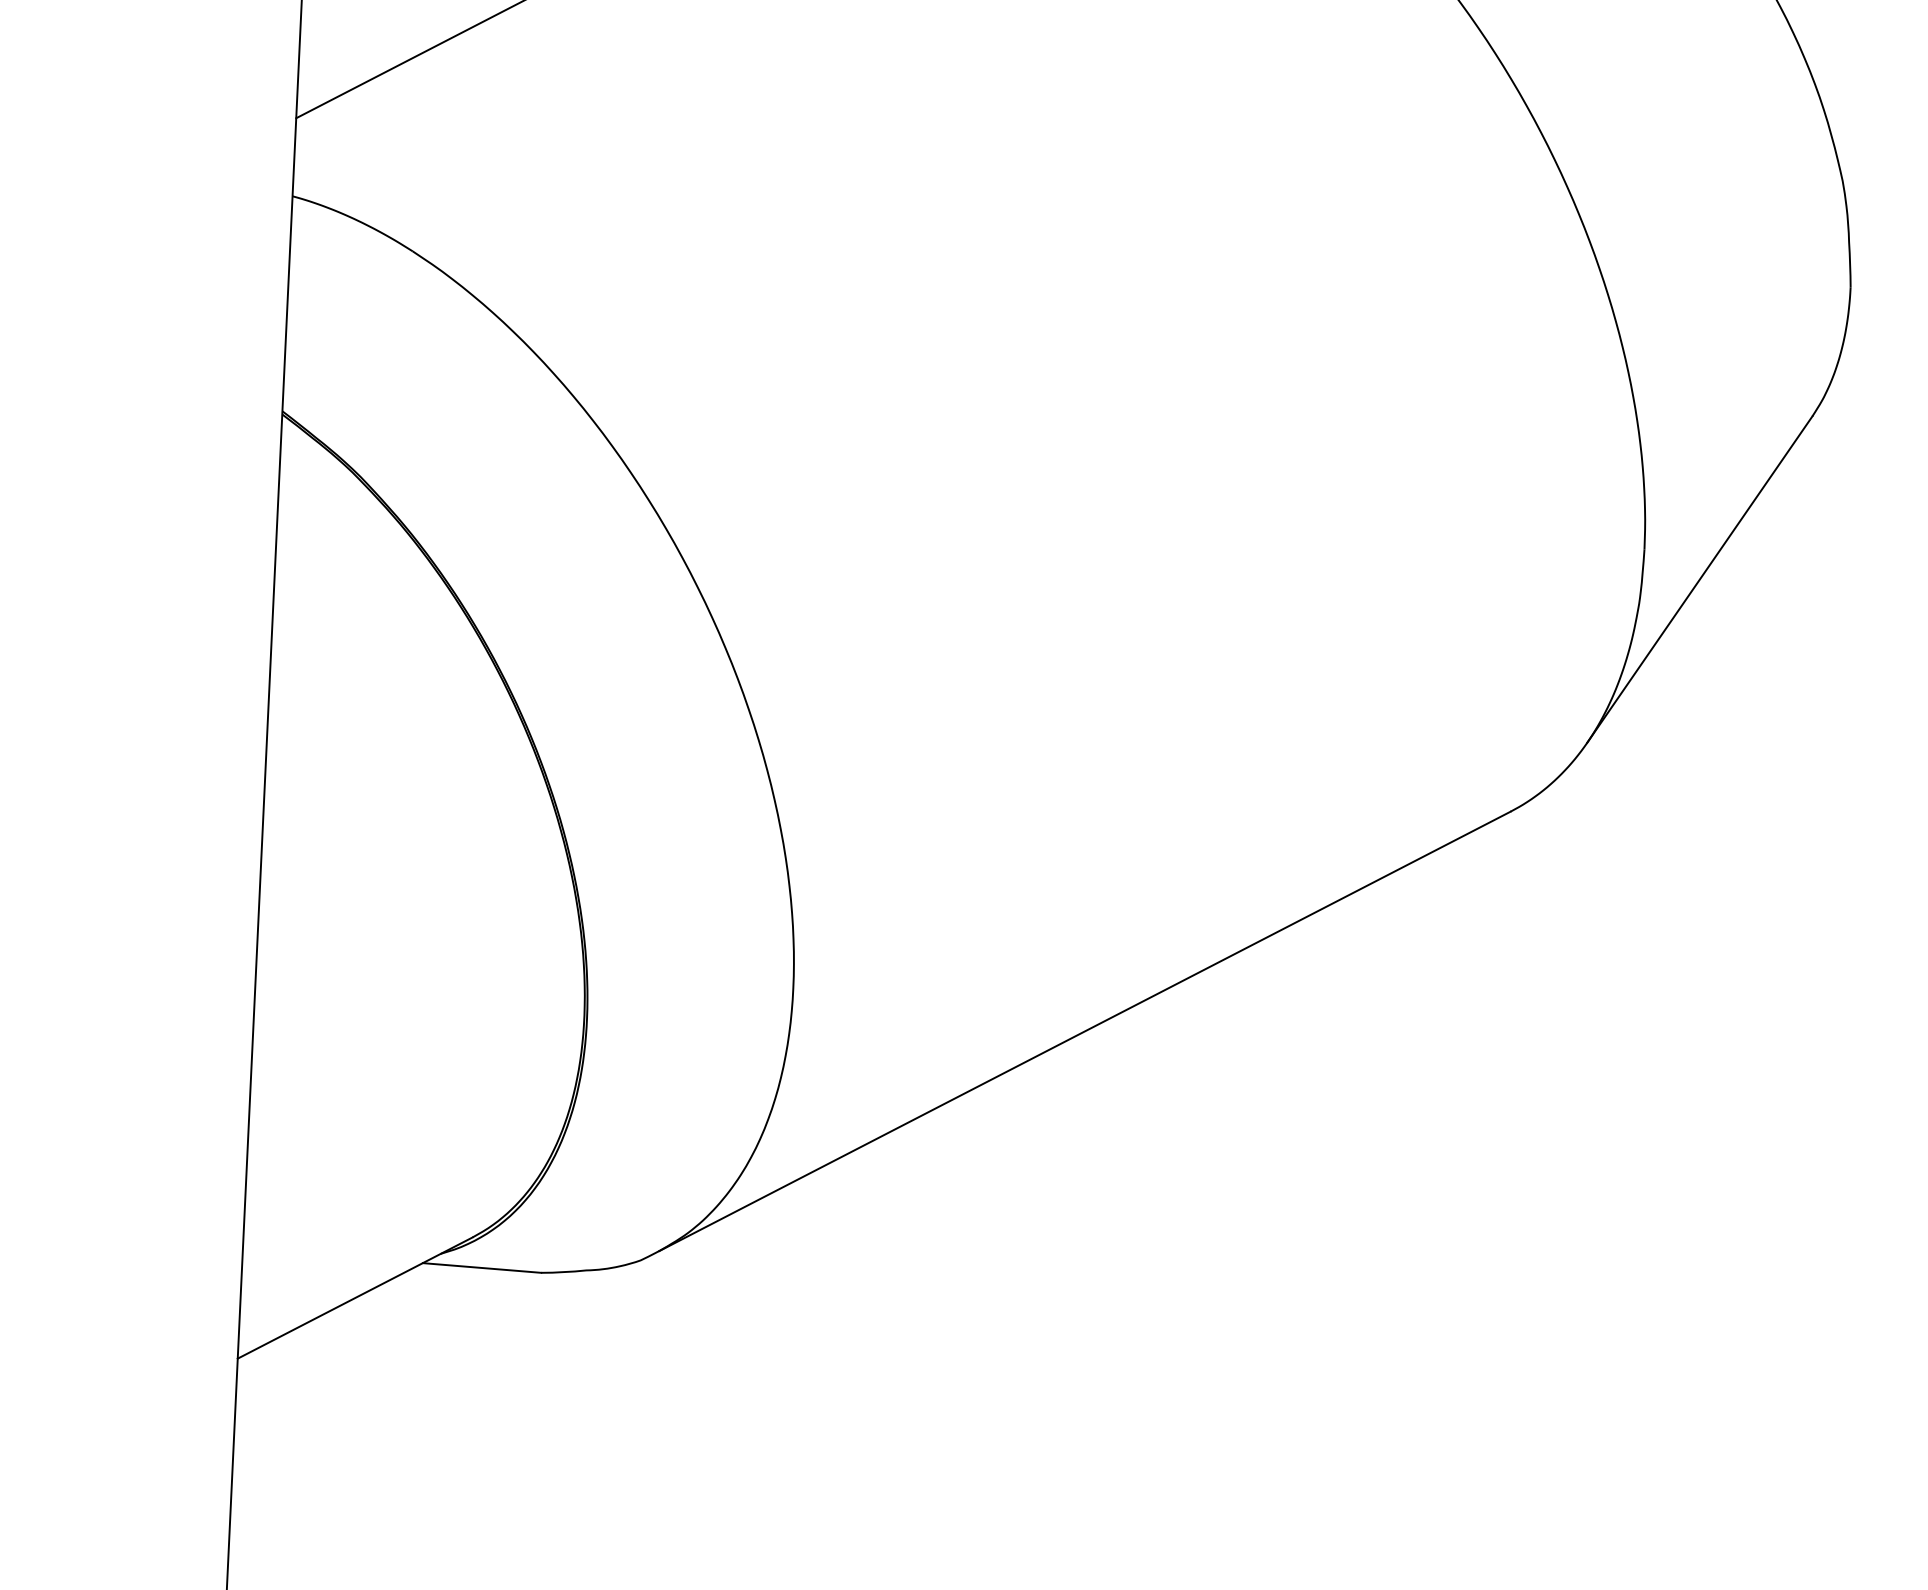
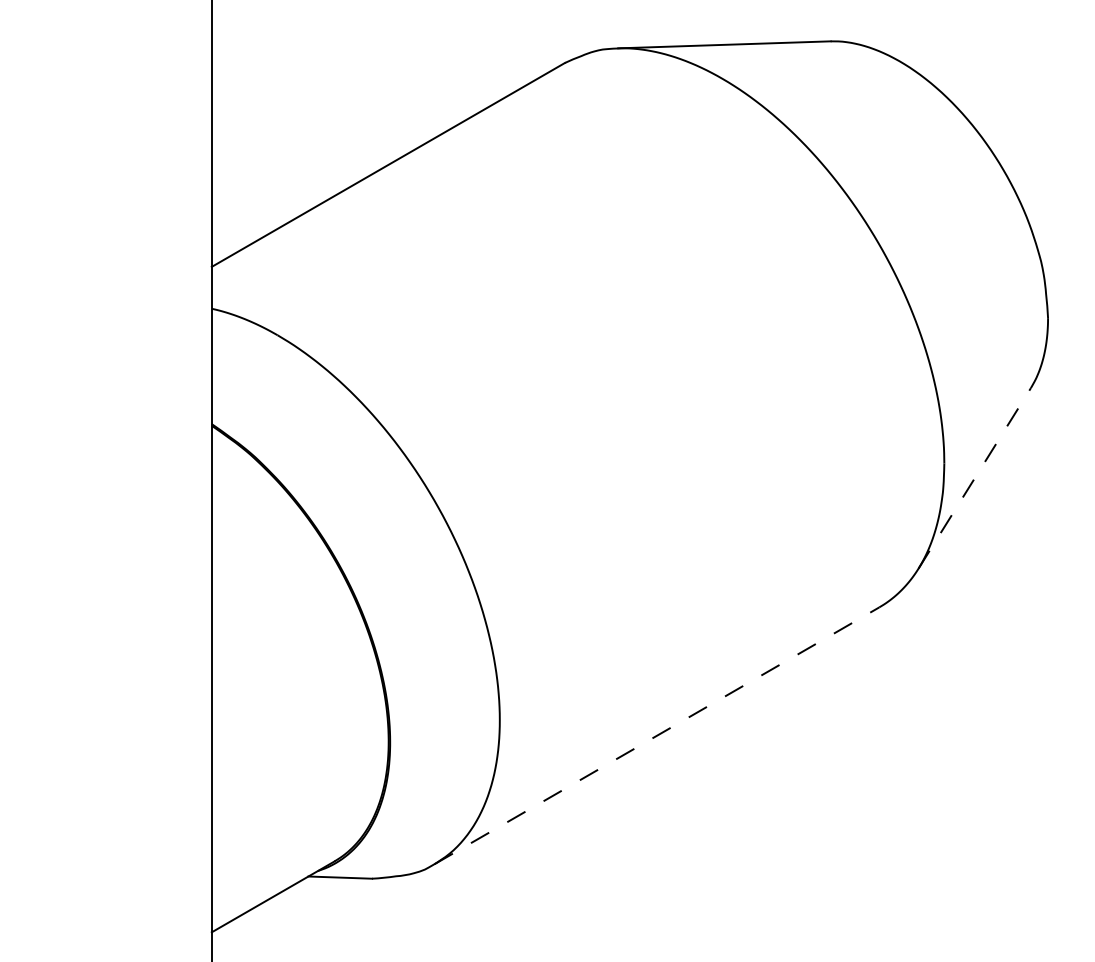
line: (1699, 577) -> (974, 477), solid -> dashed
line: (1084, 1030) -> (656, 735), solid -> dashed

